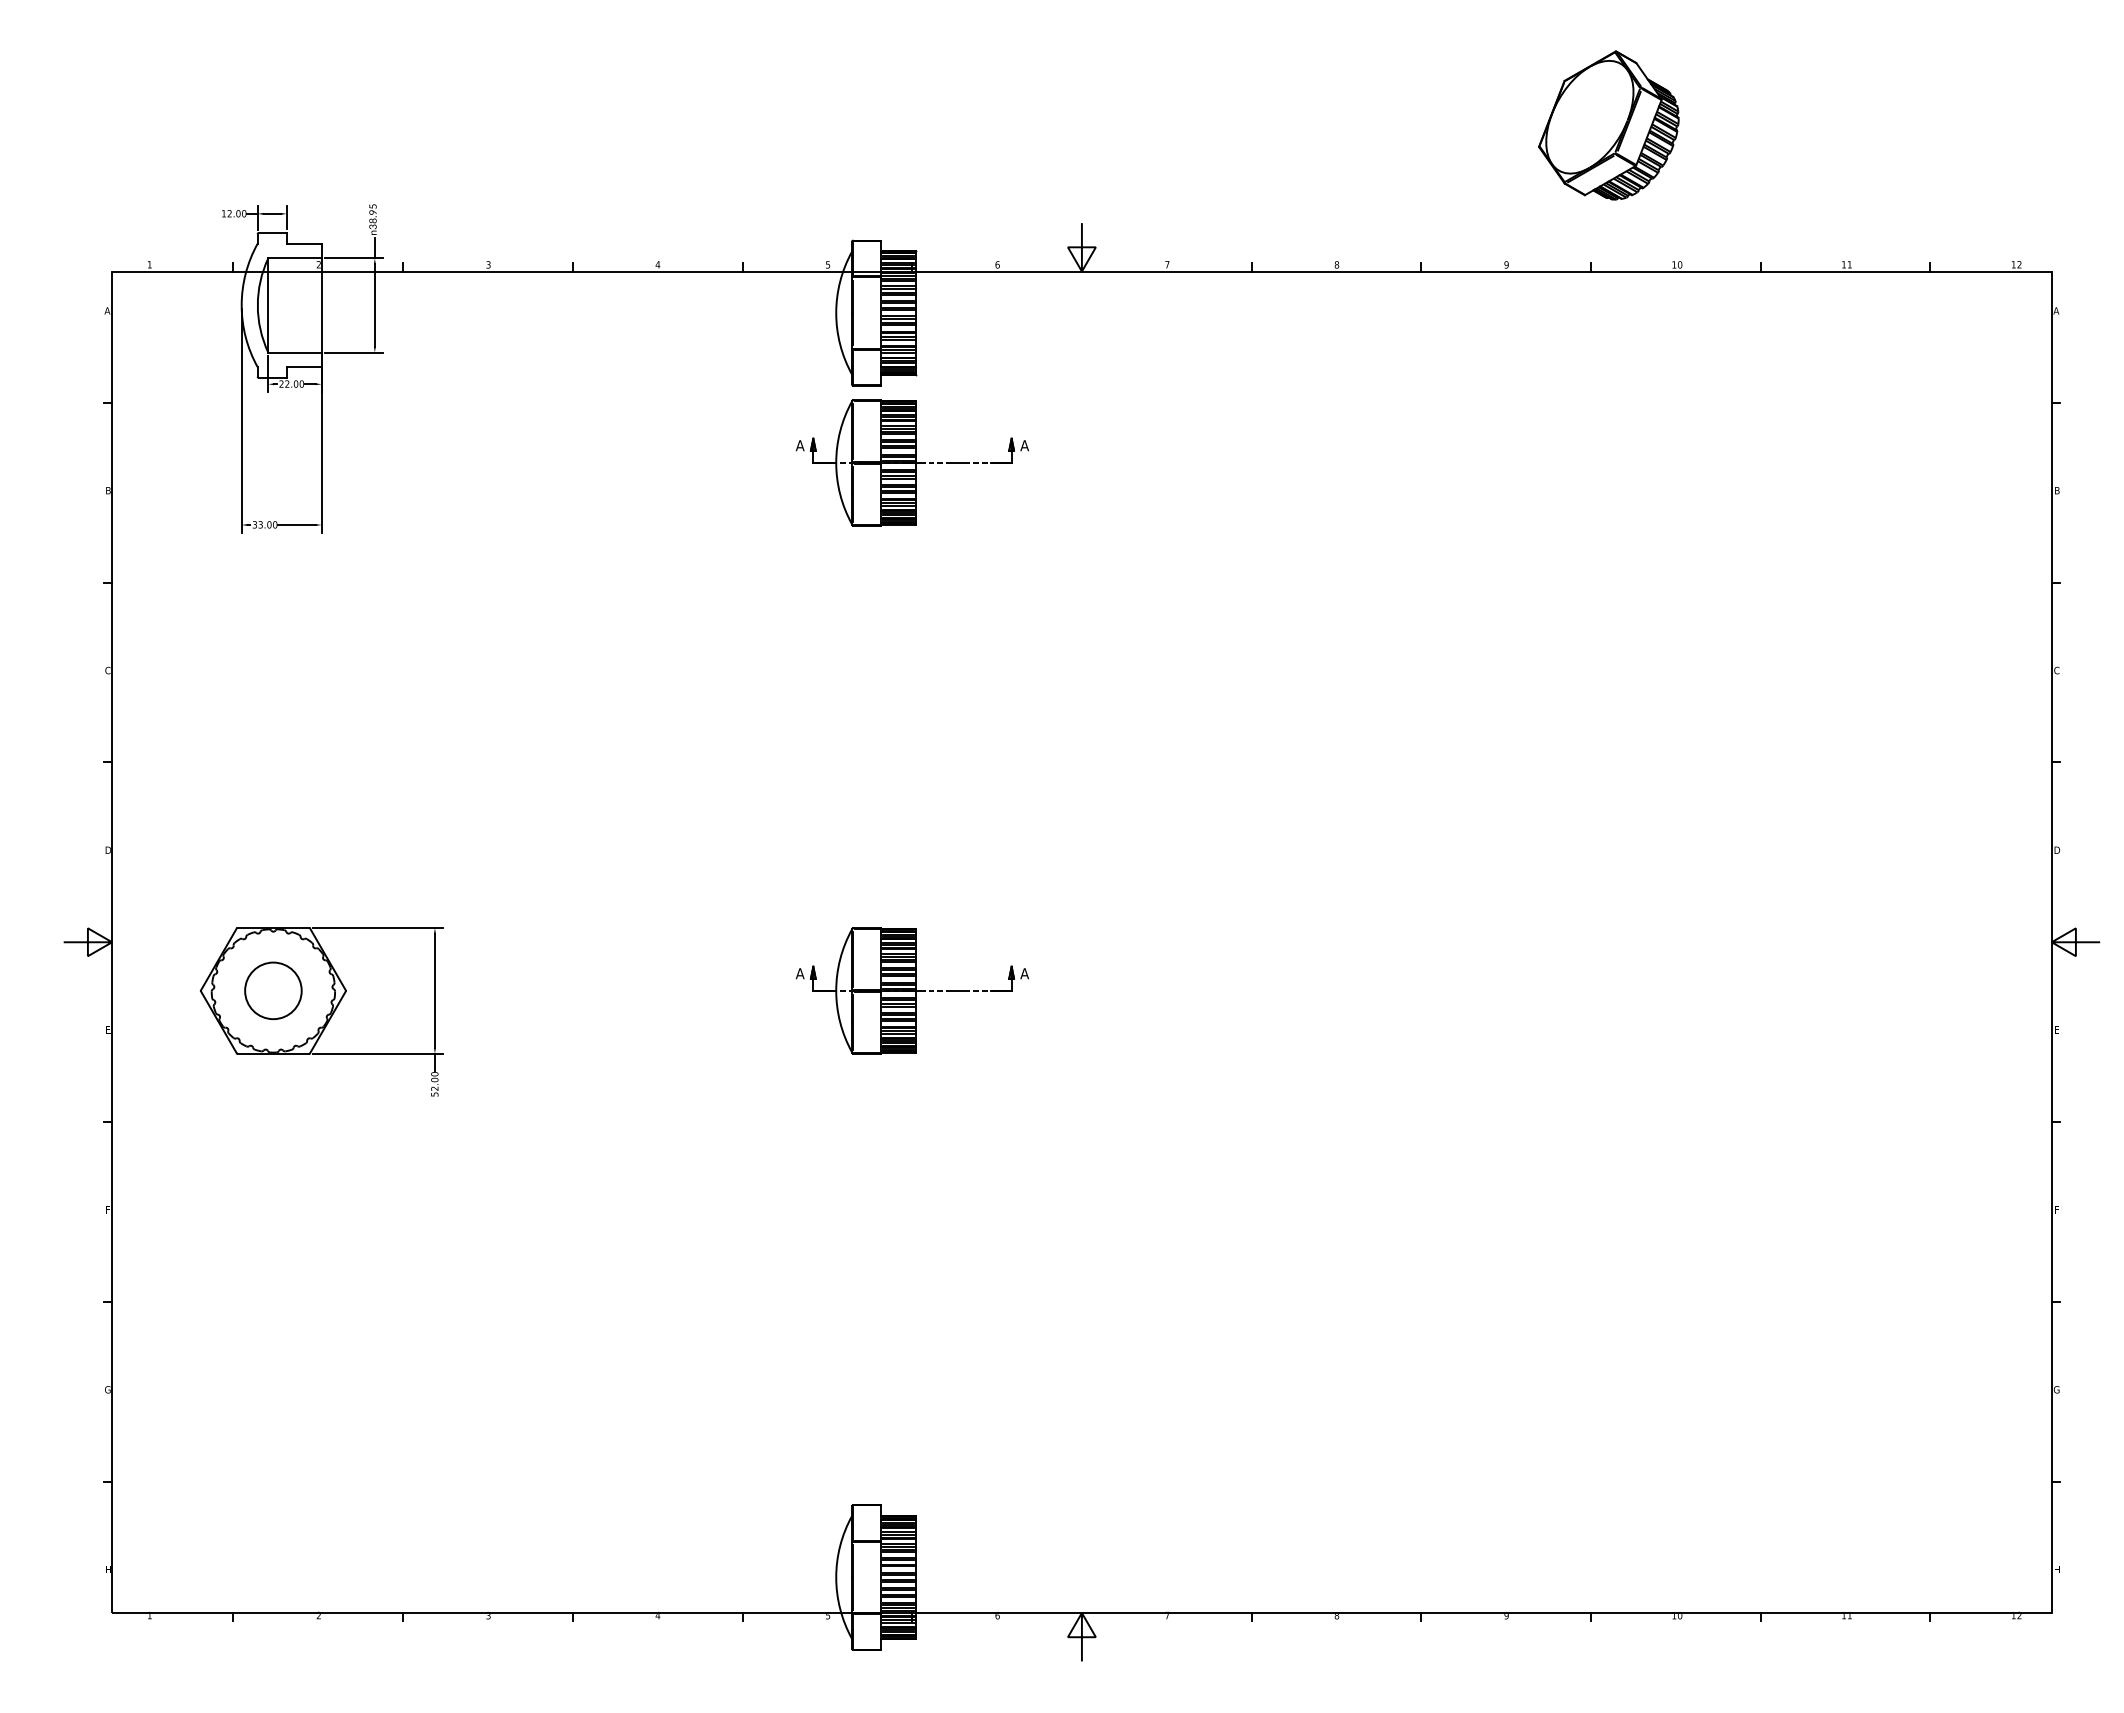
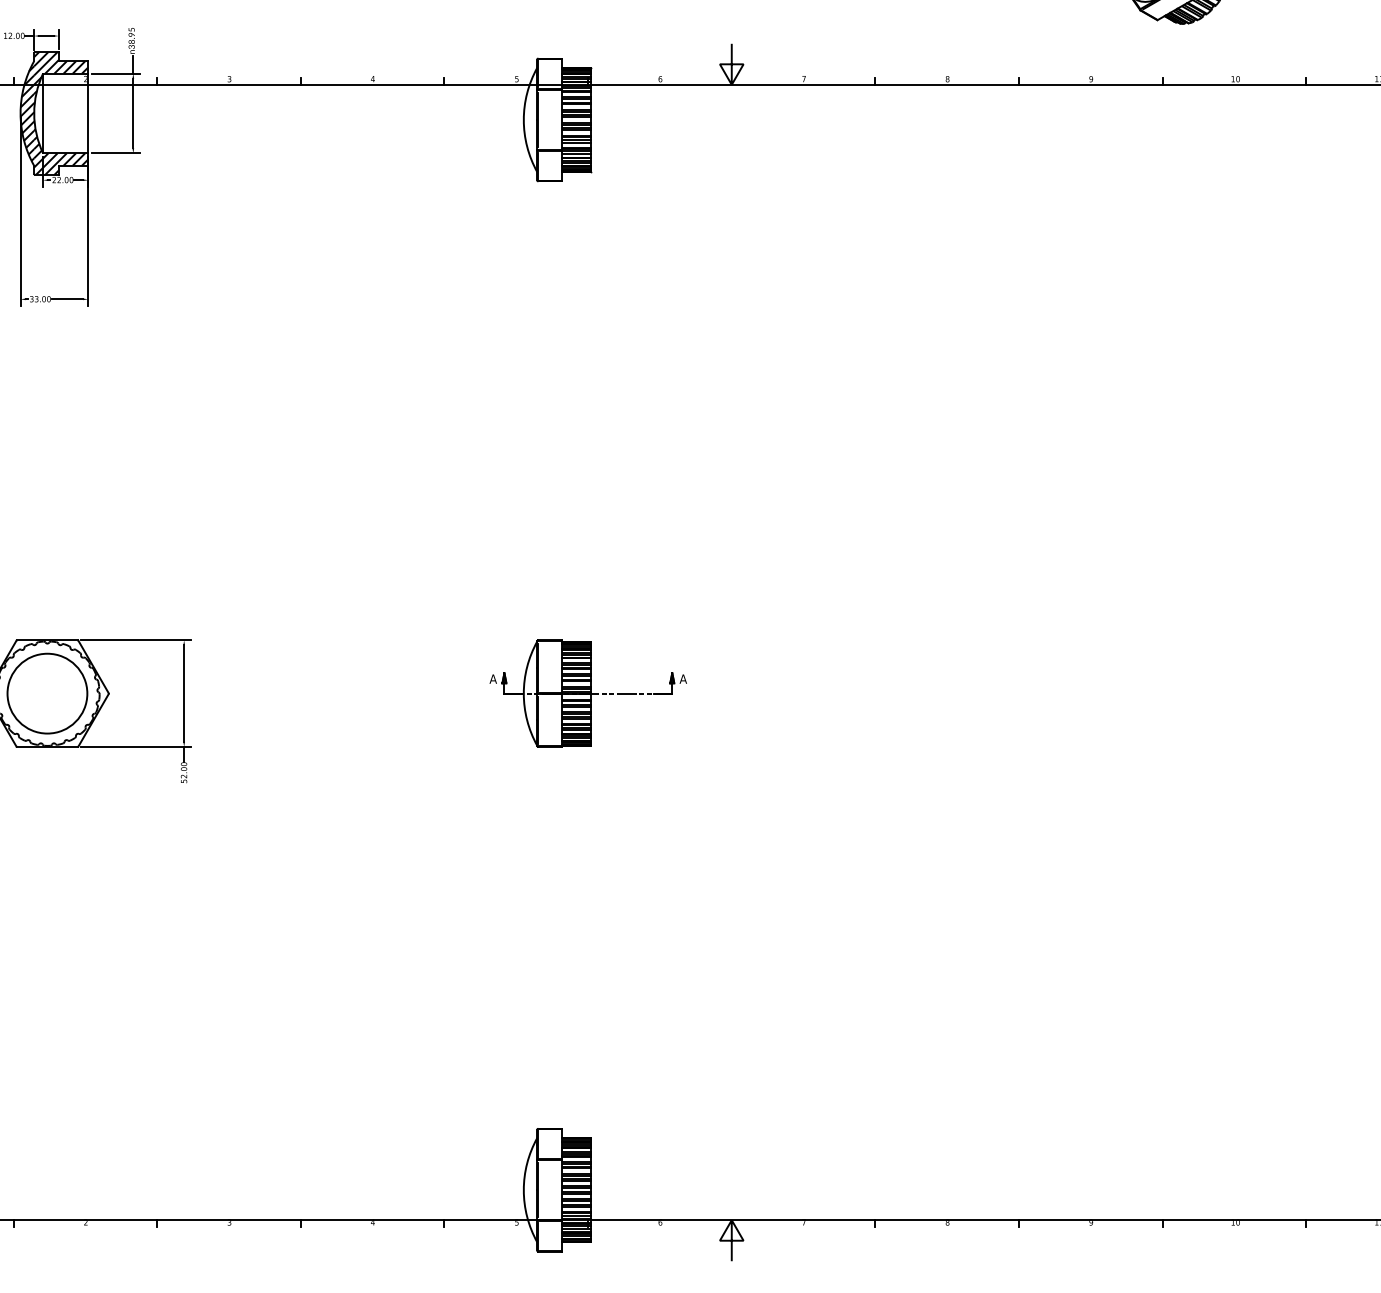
hatch: (281, 304) -> (54, 112), added
part: (912, 462) -> (588, 246), removed
circle: (273, 990) -> (47, 693), size x1.67

